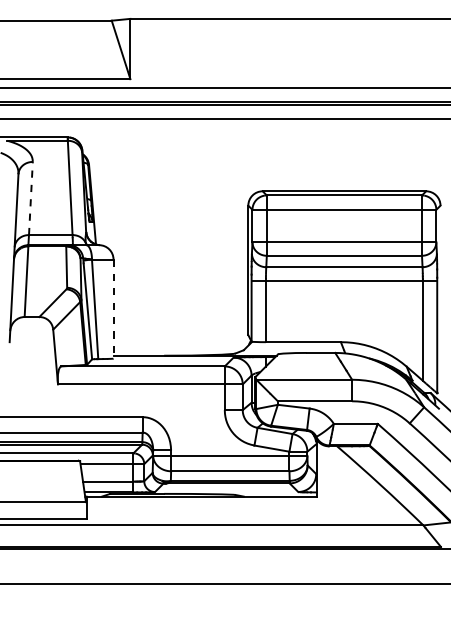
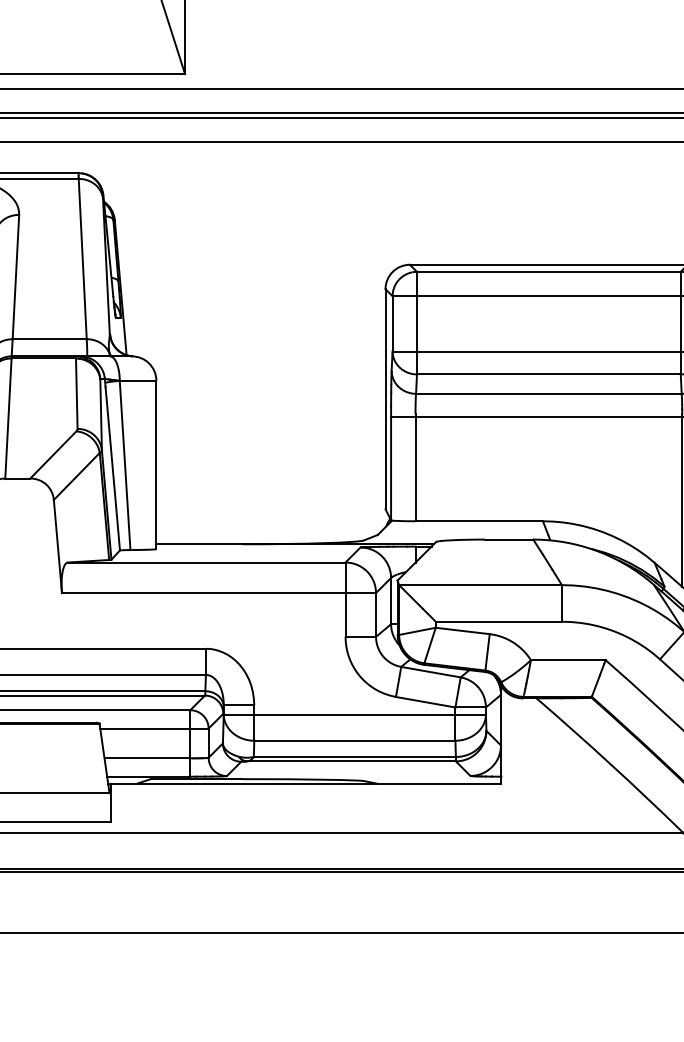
line: (30, 198) -> (15, 277), dashed -> solid
line: (113, 309) -> (156, 465), dashed -> solid

